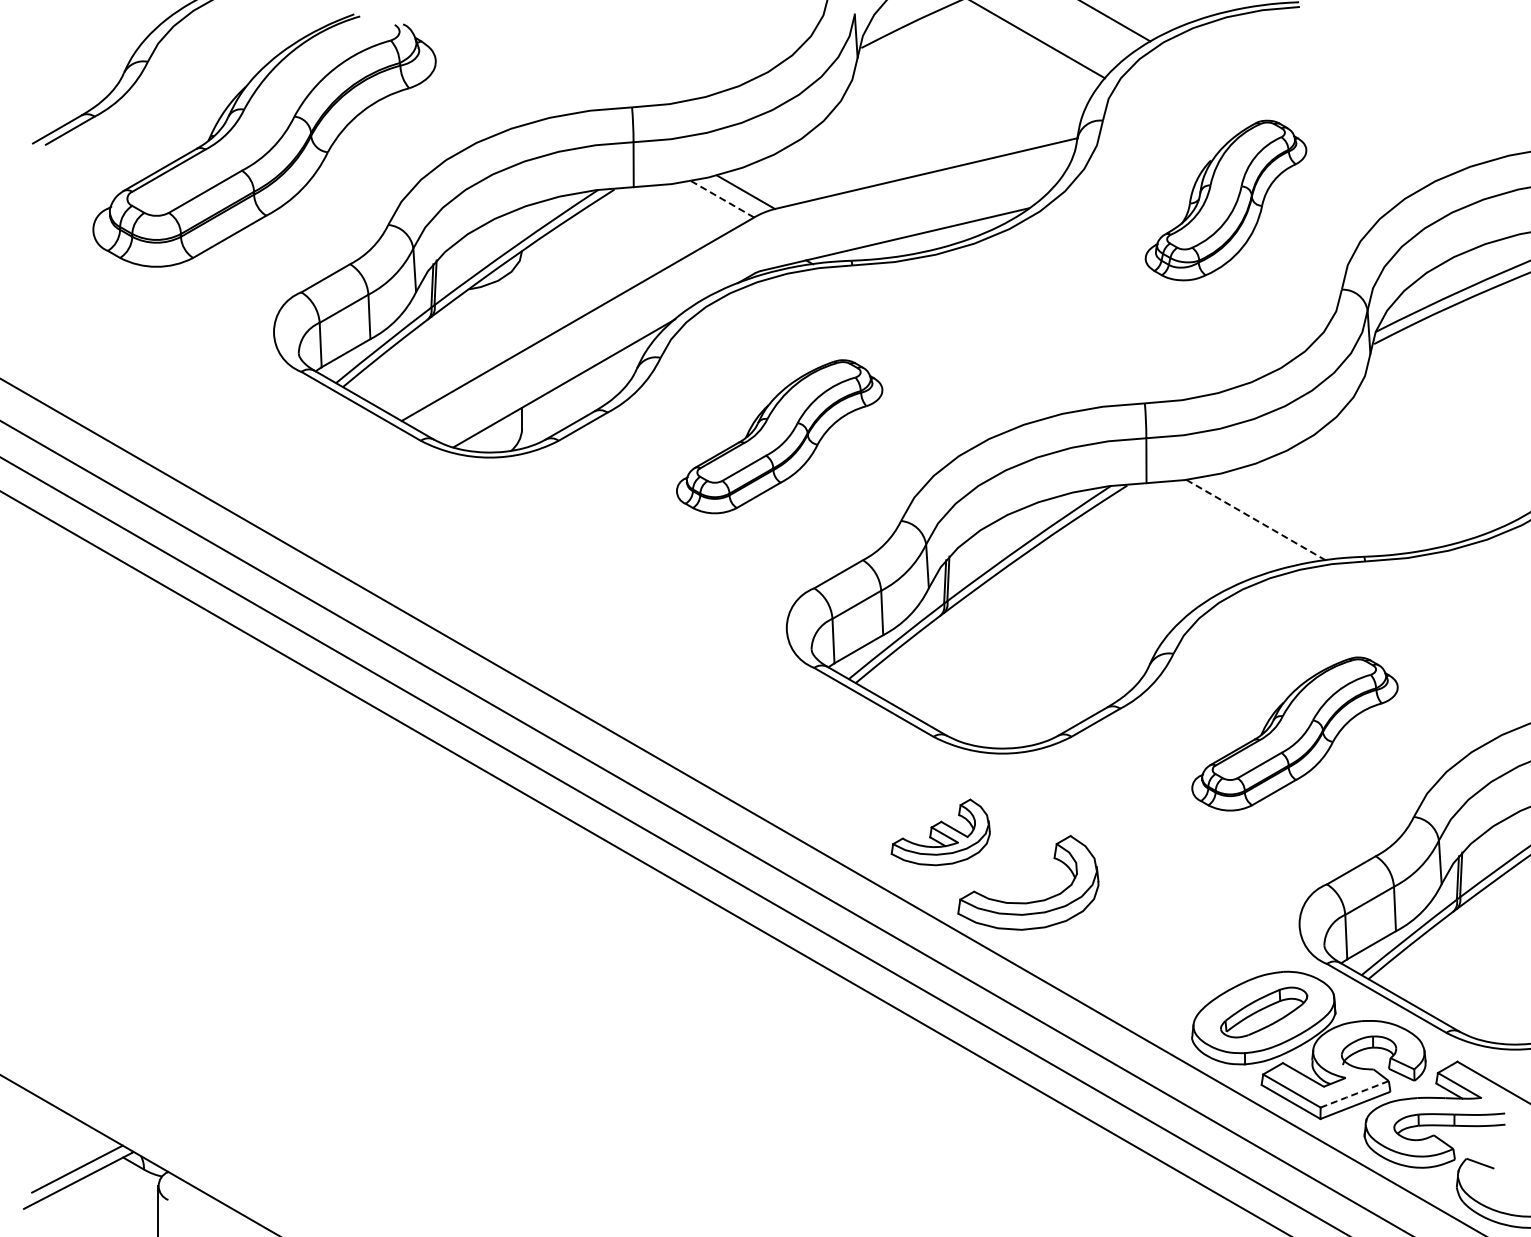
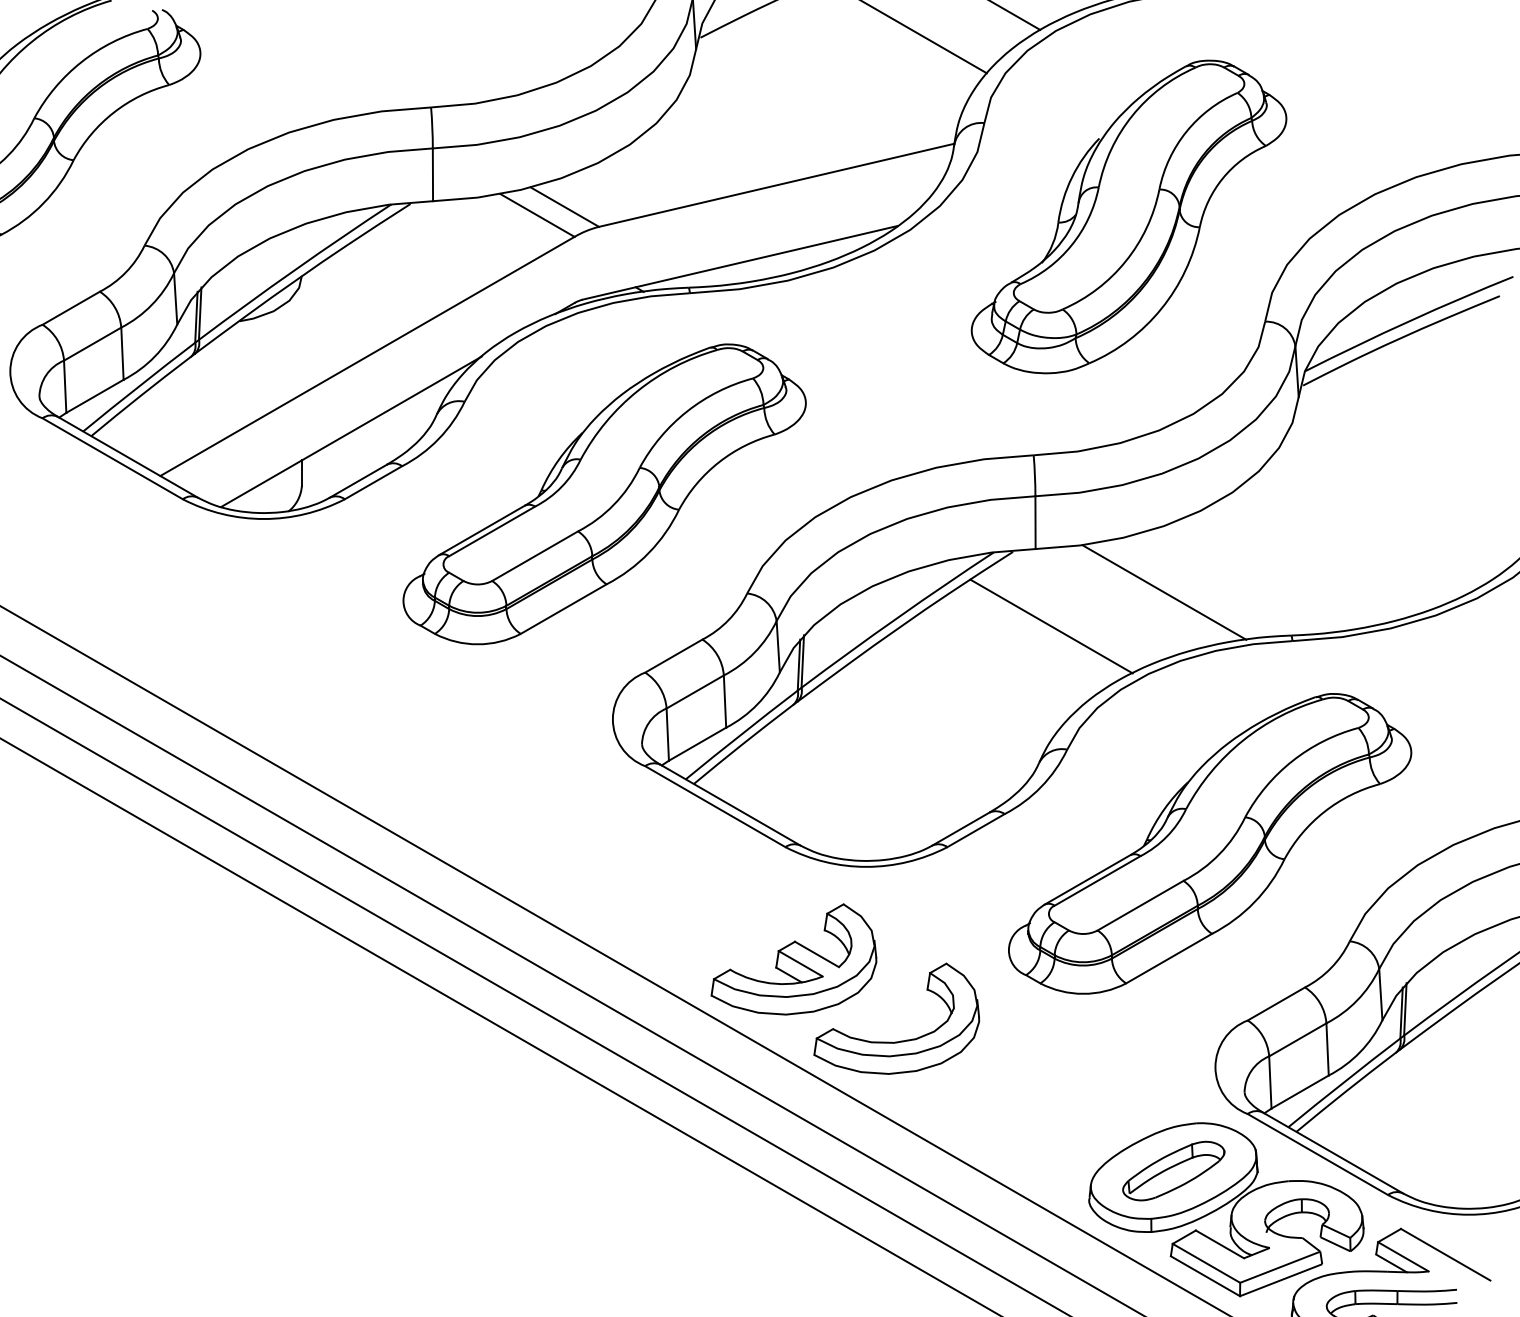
line: (722, 199) -> (537, 215), dashed -> solid
part: (1225, 200) -> (1128, 216), size x1.67
part: (779, 436) -> (604, 494), size x1.67
line: (1256, 520) -> (1164, 592), dashed -> solid
line: (1160, 548) -> (1052, 625), added
part: (1294, 733) -> (1209, 843), size x1.67
part: (940, 832) -> (793, 959), size x1.43
line: (1354, 1094) -> (1280, 1267), dashed -> solid

